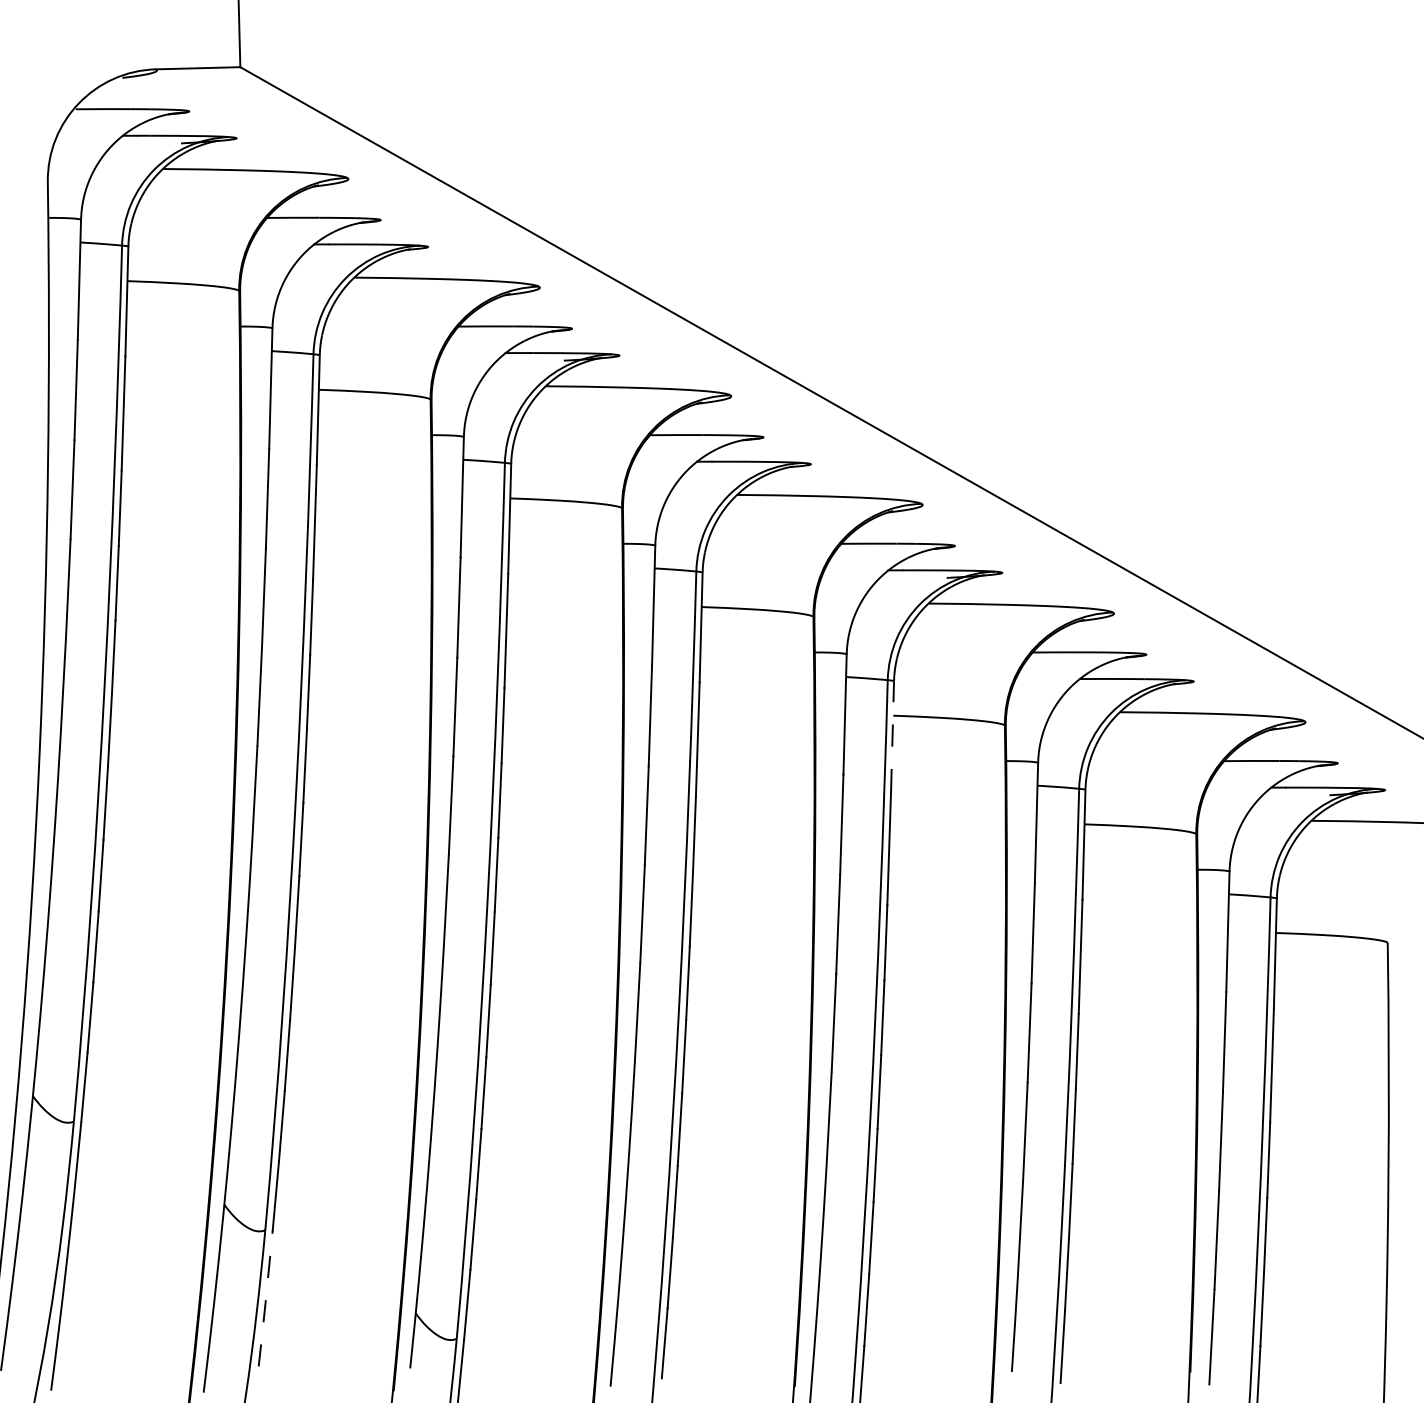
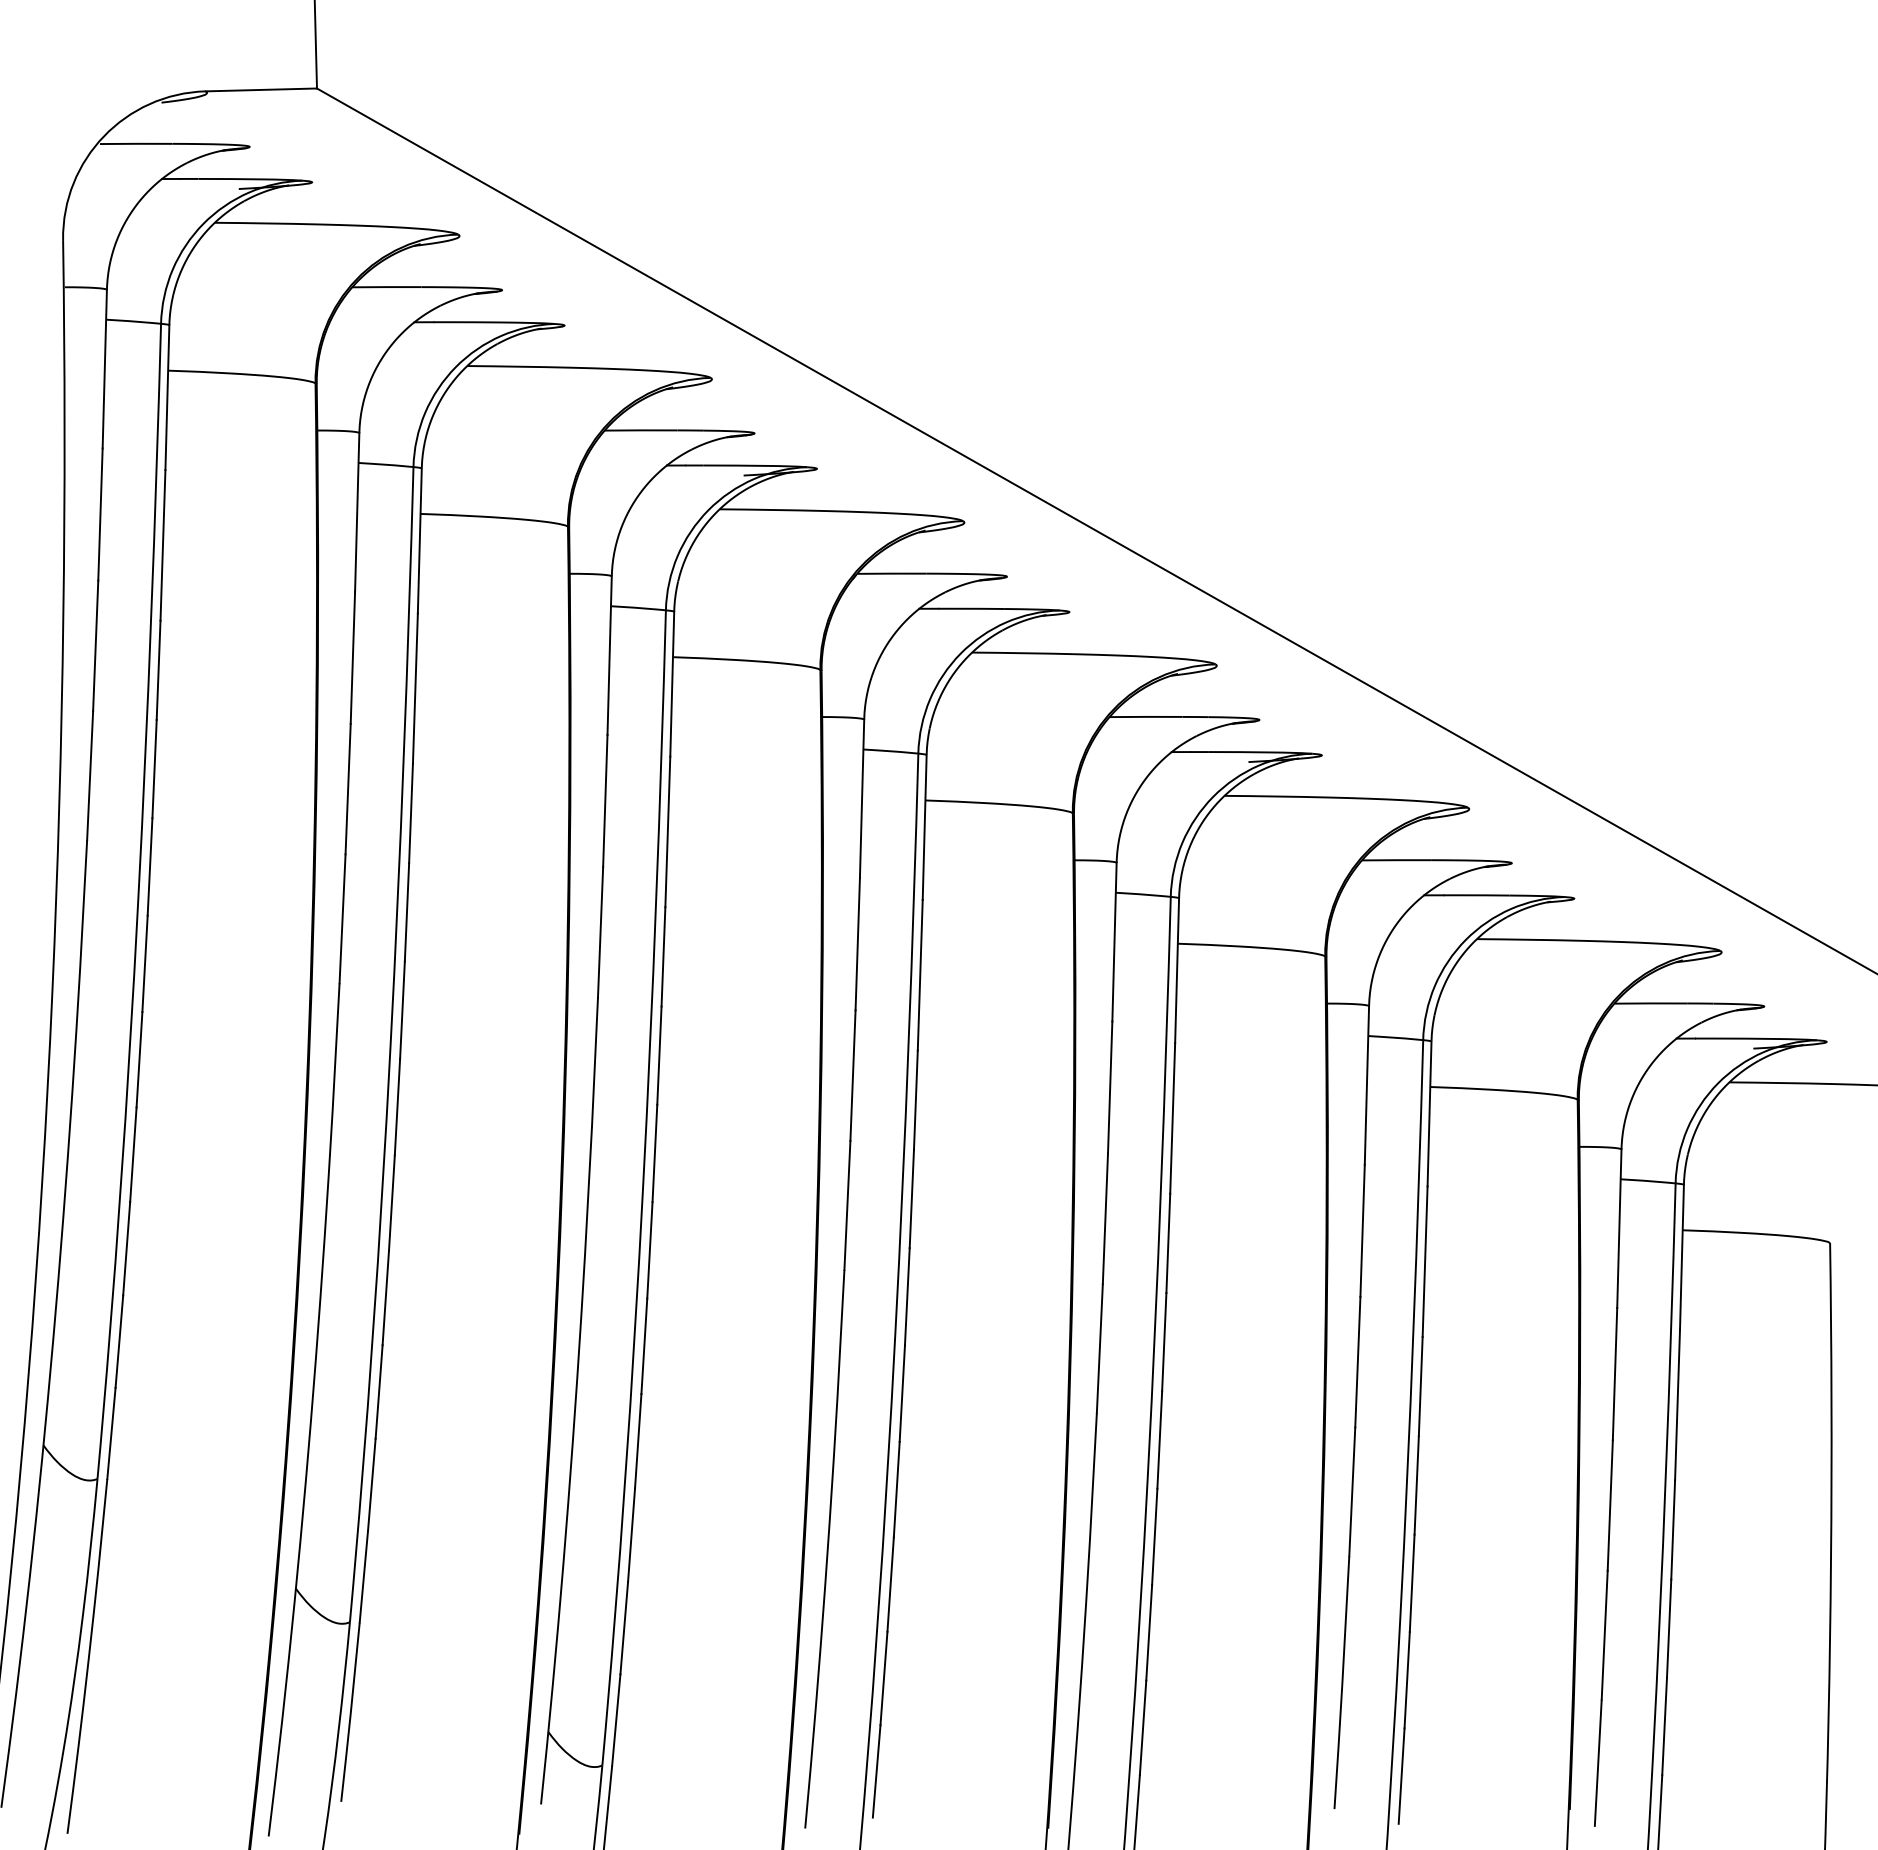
line: (892, 736) -> (1177, 970), dashed -> solid
line: (265, 1298) -> (350, 1712), dashed -> solid

